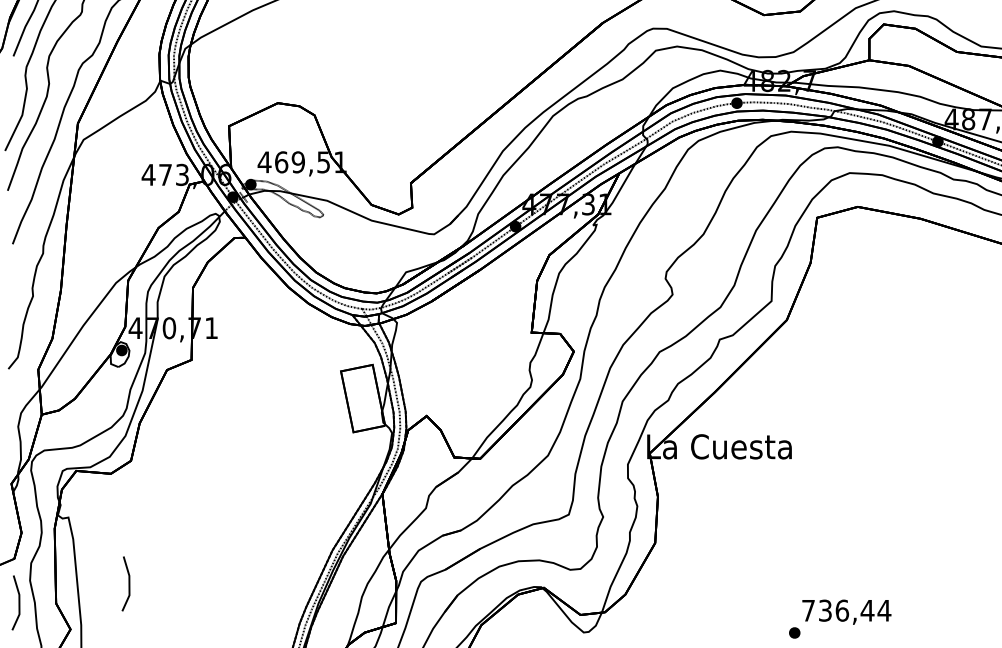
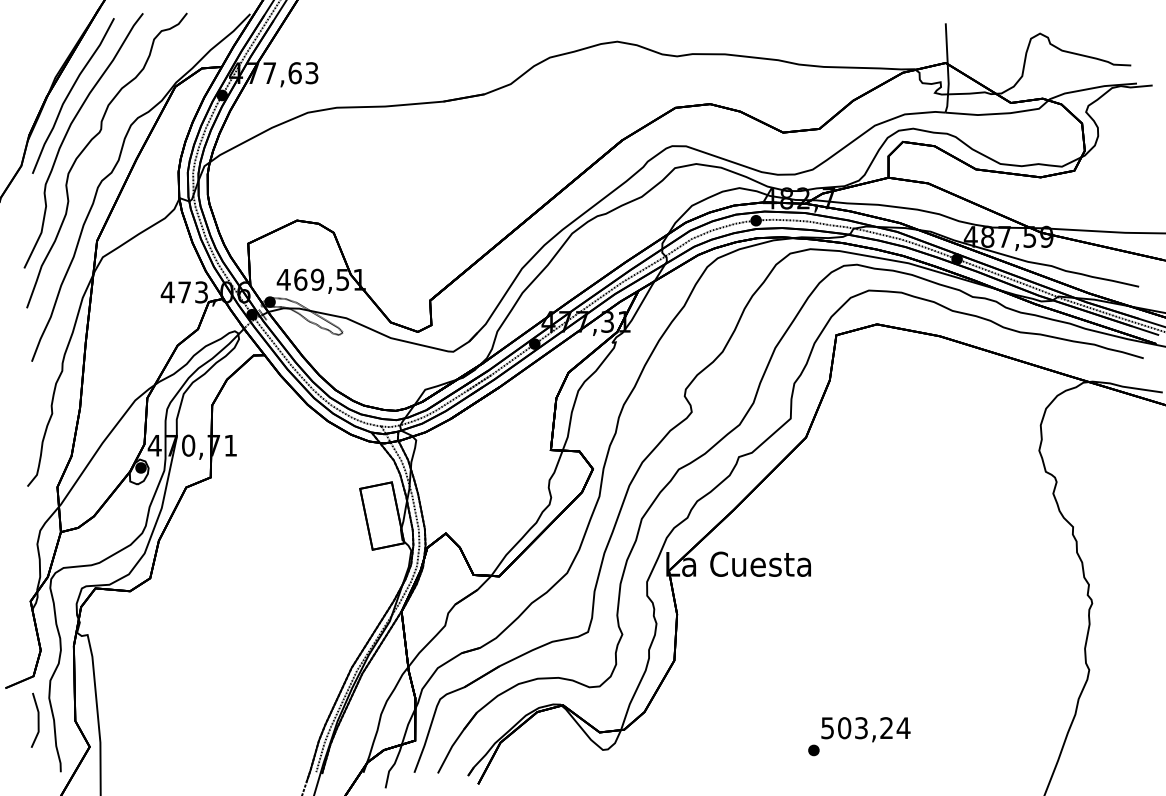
line: (128, 583) -> (147, 700), removed
text: (838, 611) -> (857, 728), 736,44 -> 503,24

